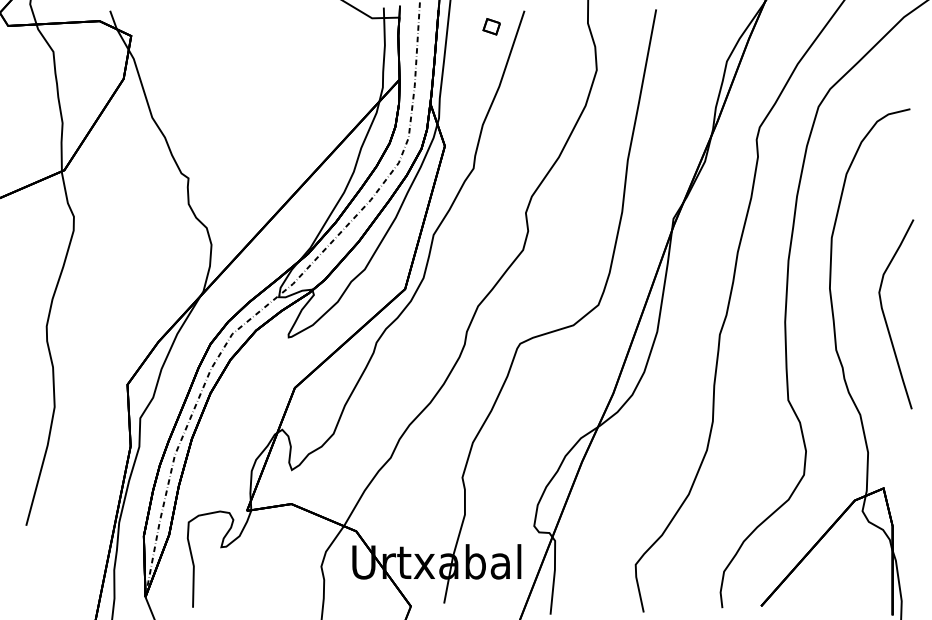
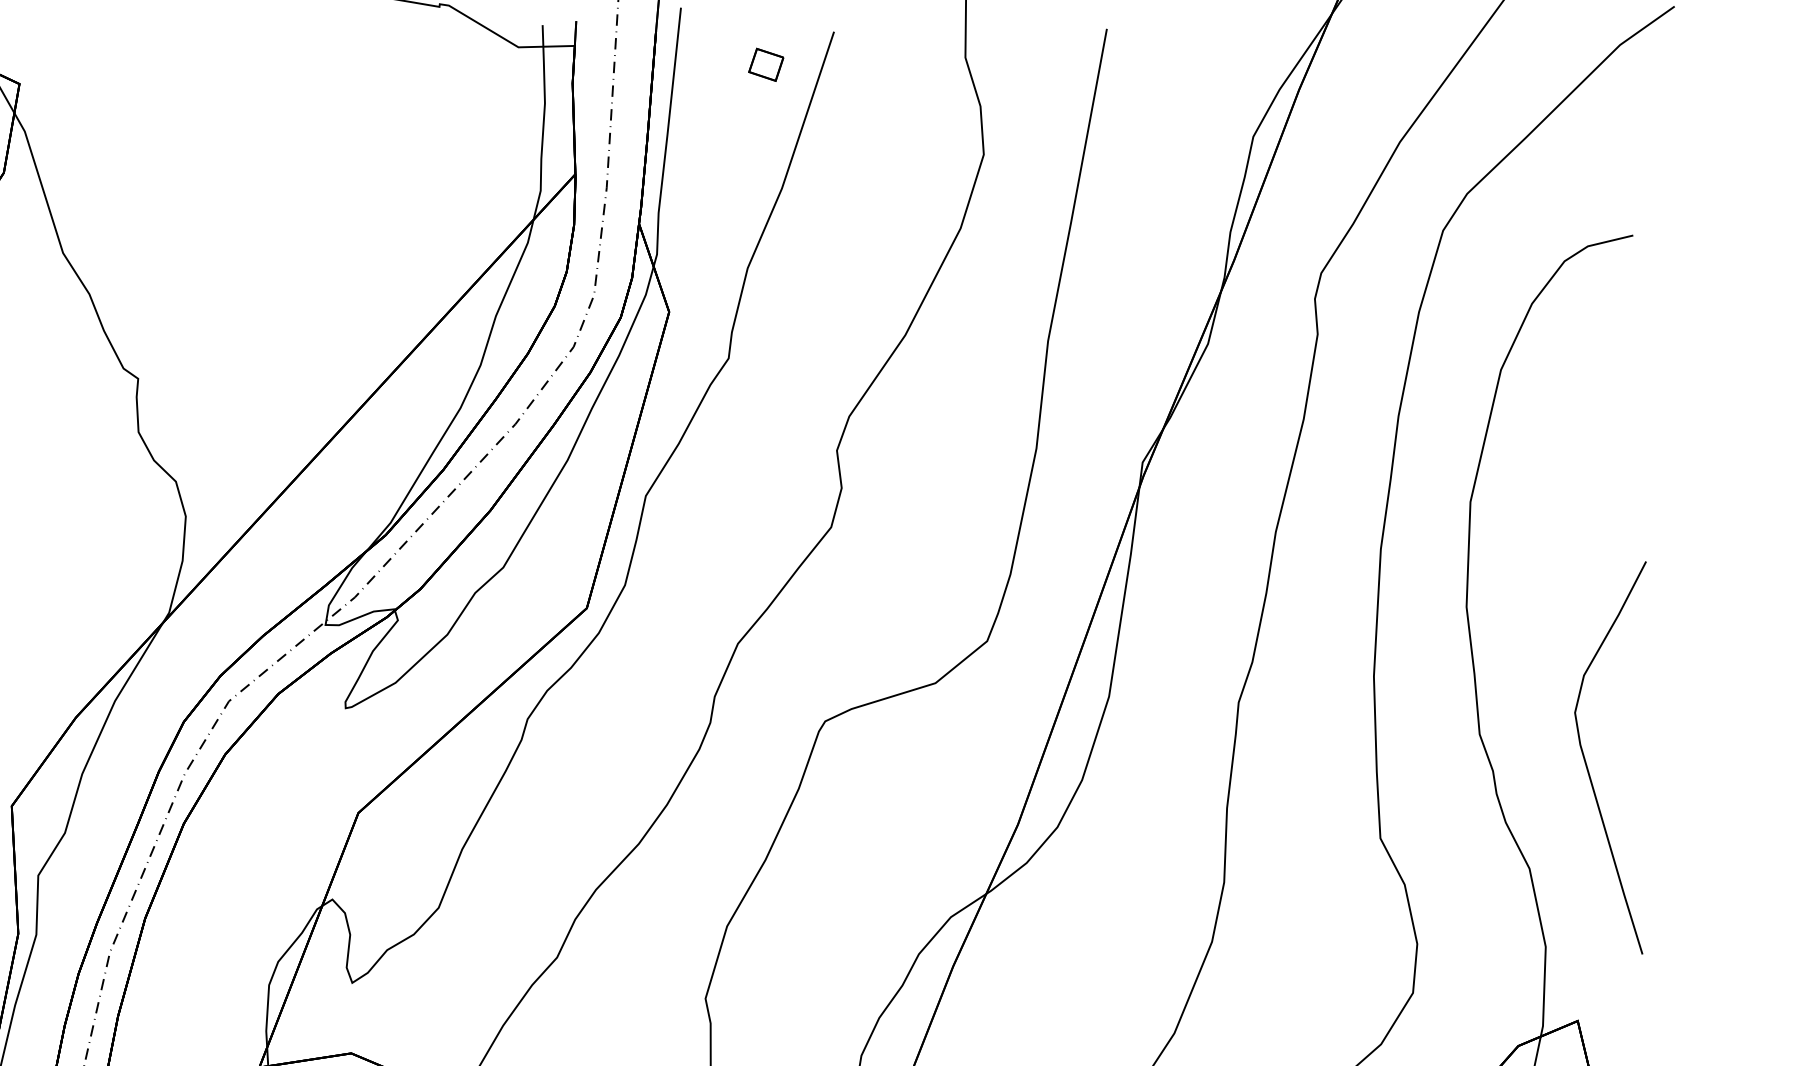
curve: (885, 316) -> (1587, 762), moved

